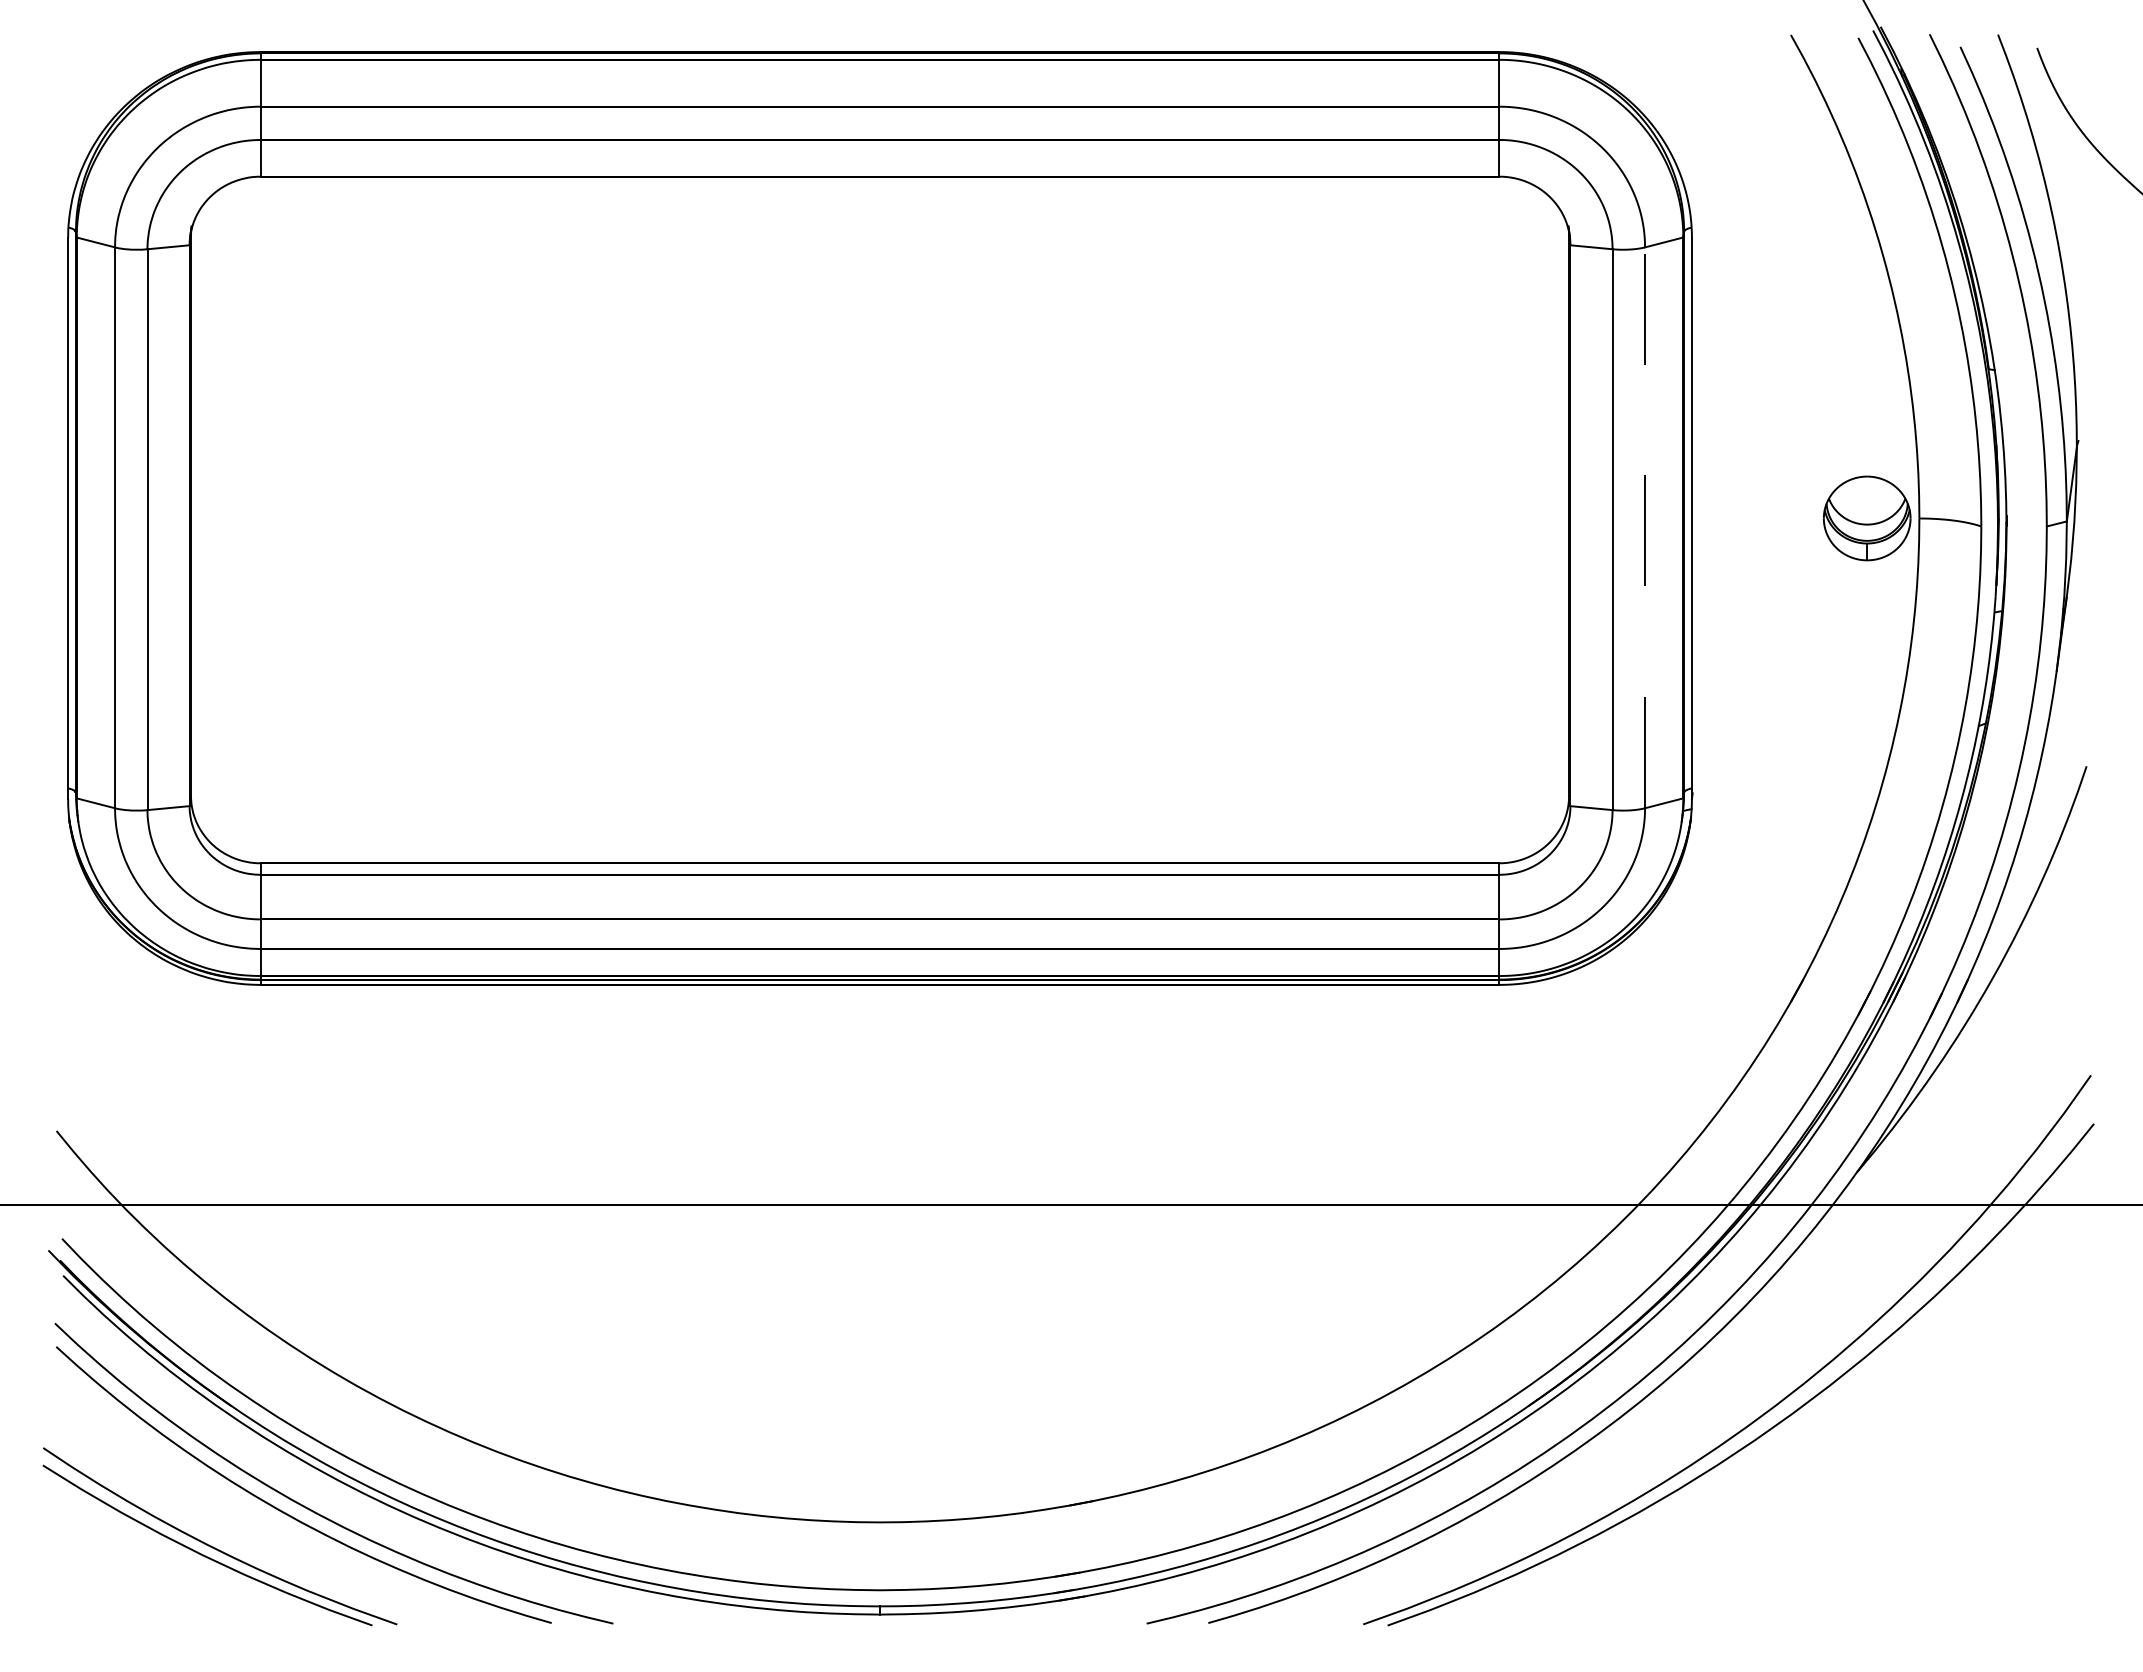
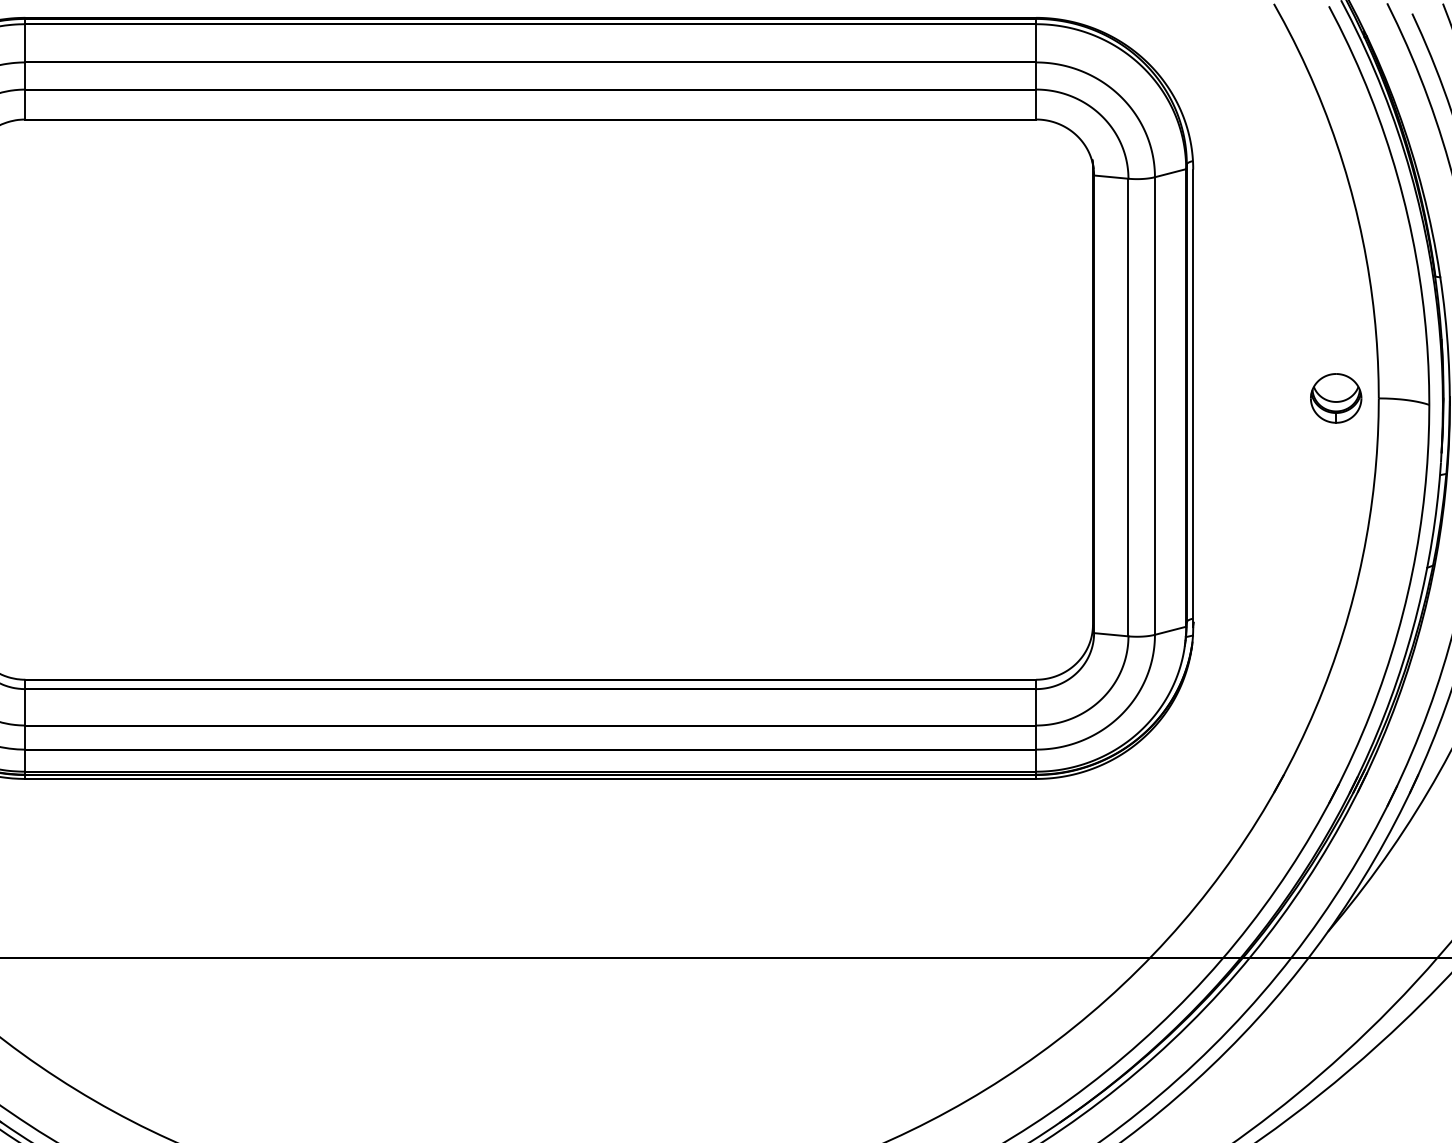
part: (1866, 518) -> (1335, 398), size x0.71
line: (1645, 527) -> (1155, 405), dashed -> solid

